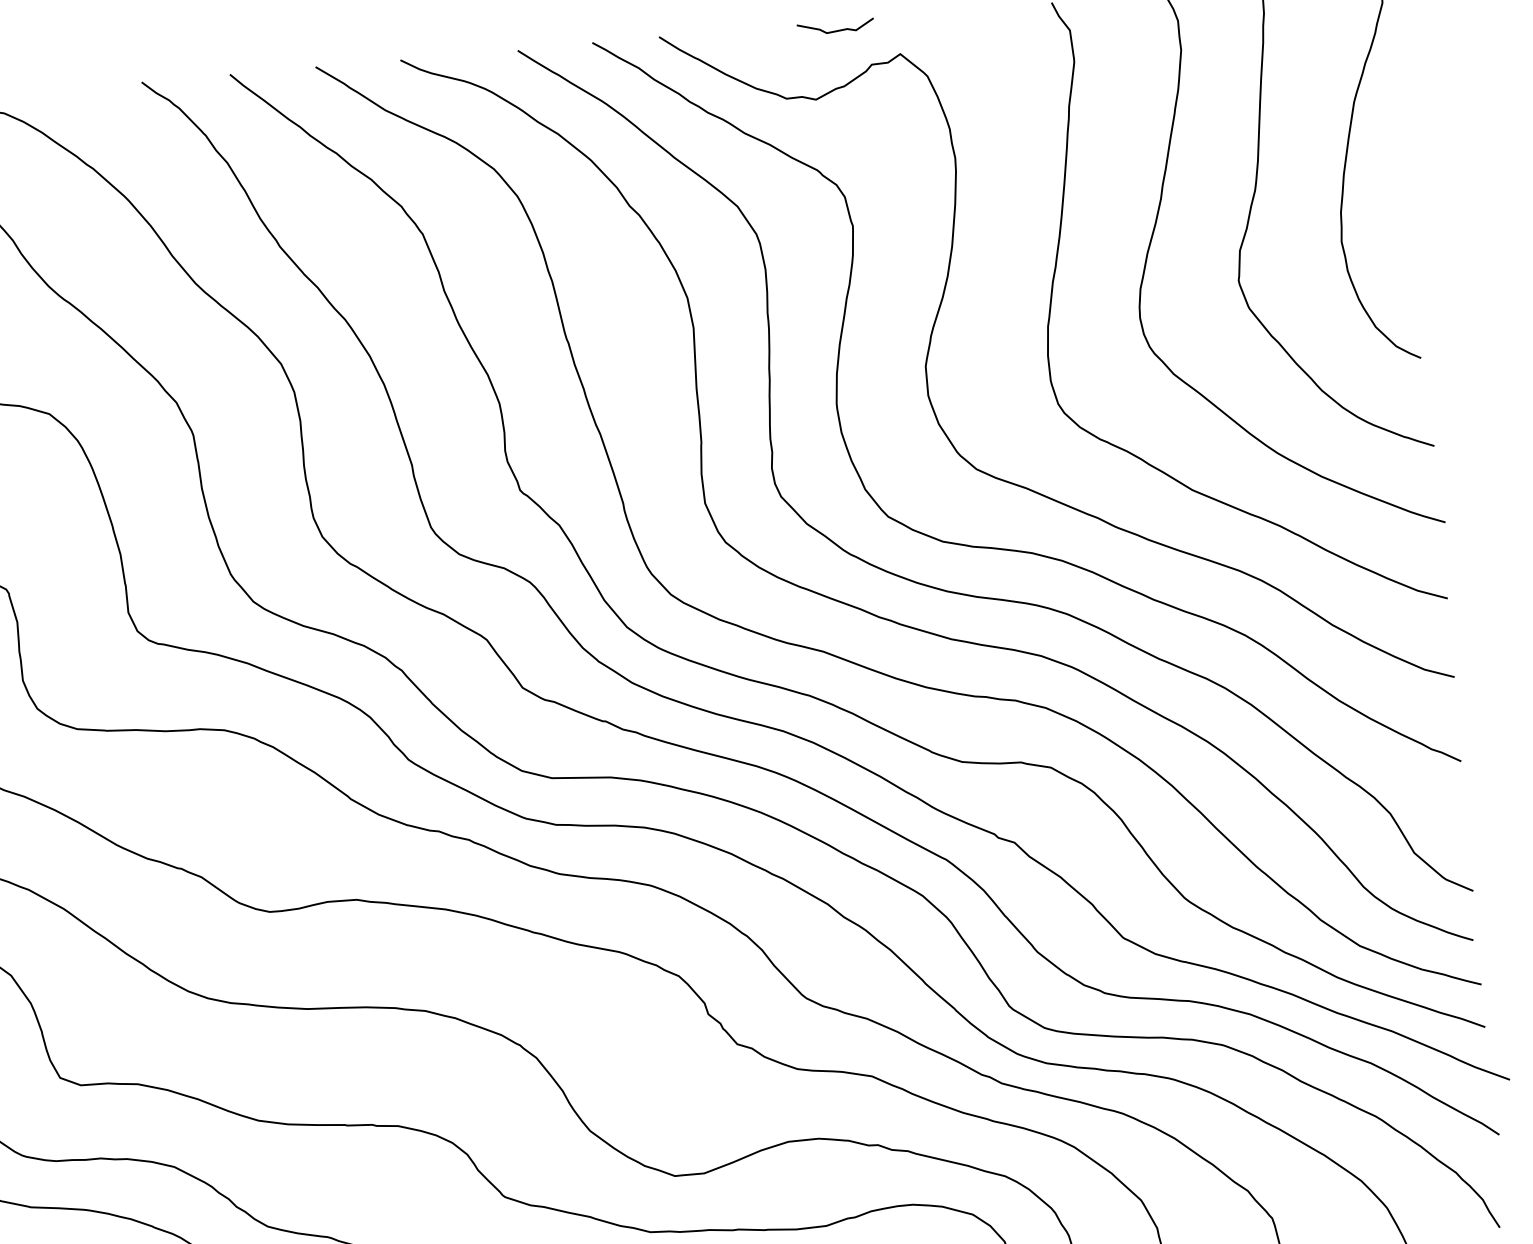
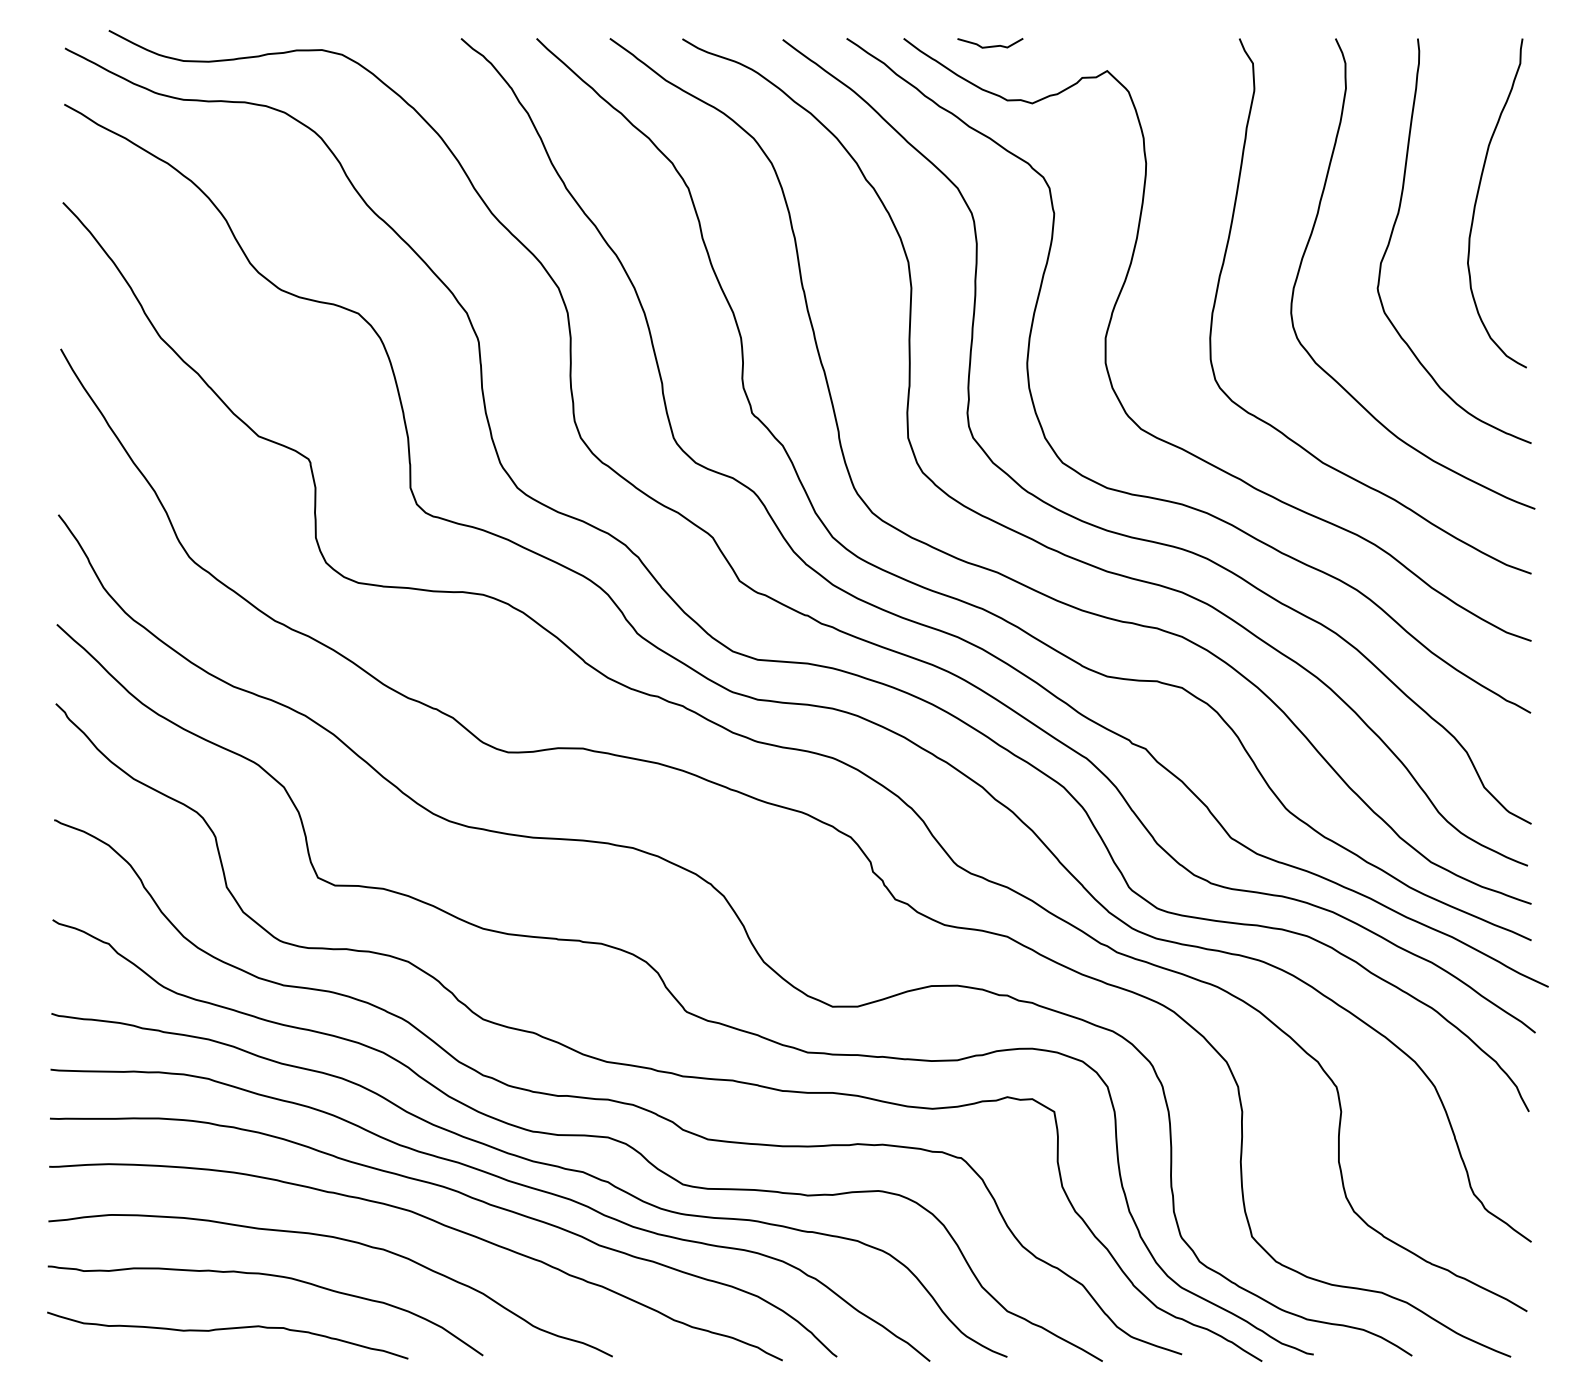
curve: (837, 29) -> (991, 45), moved

